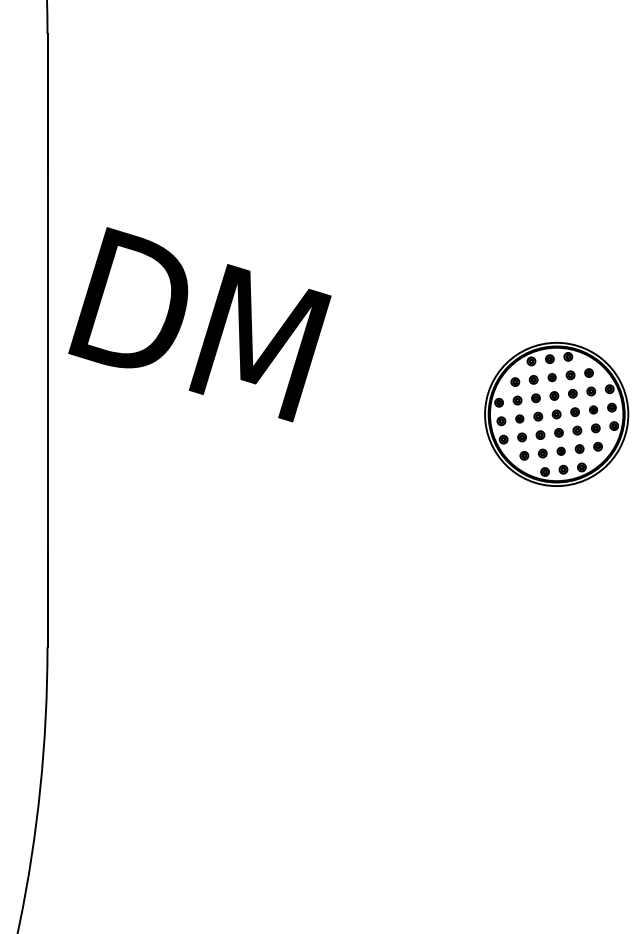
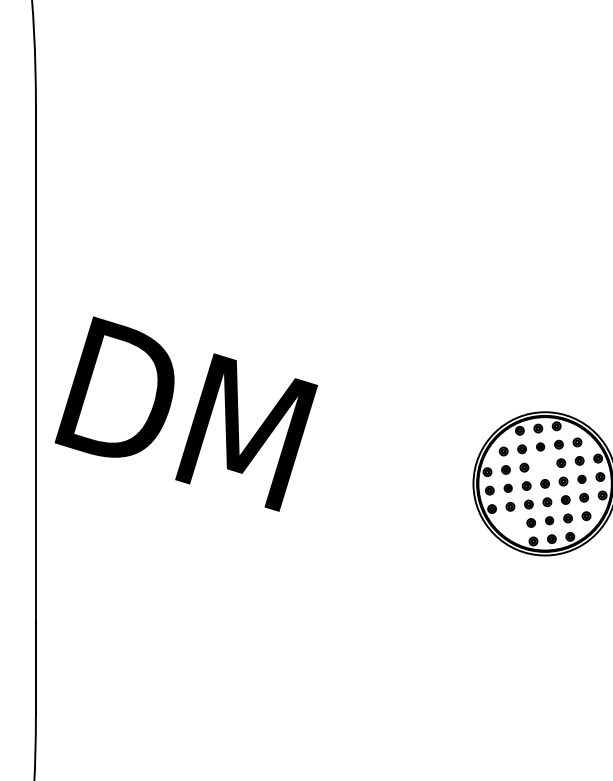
text: (199, 324) -> (185, 413), moved
part: (554, 395) -> (542, 464), removed
part: (524, 455) -> (512, 524), removed

